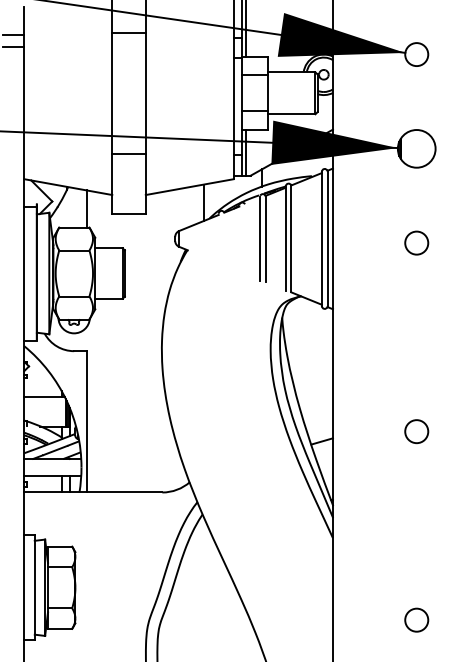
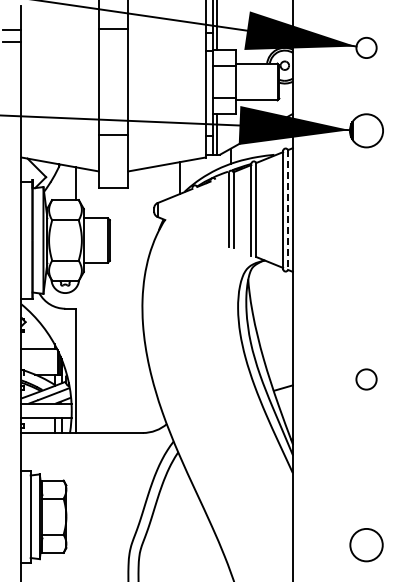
line: (327, 239) -> (288, 210), solid -> dashed
circle: (416, 242) -> (366, 213), removed
circle: (416, 620) -> (366, 545), size x1.6

